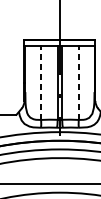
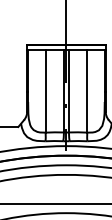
line: (41, 82) -> (45, 91), dashed -> solid
line: (78, 82) -> (87, 91), dashed -> solid

